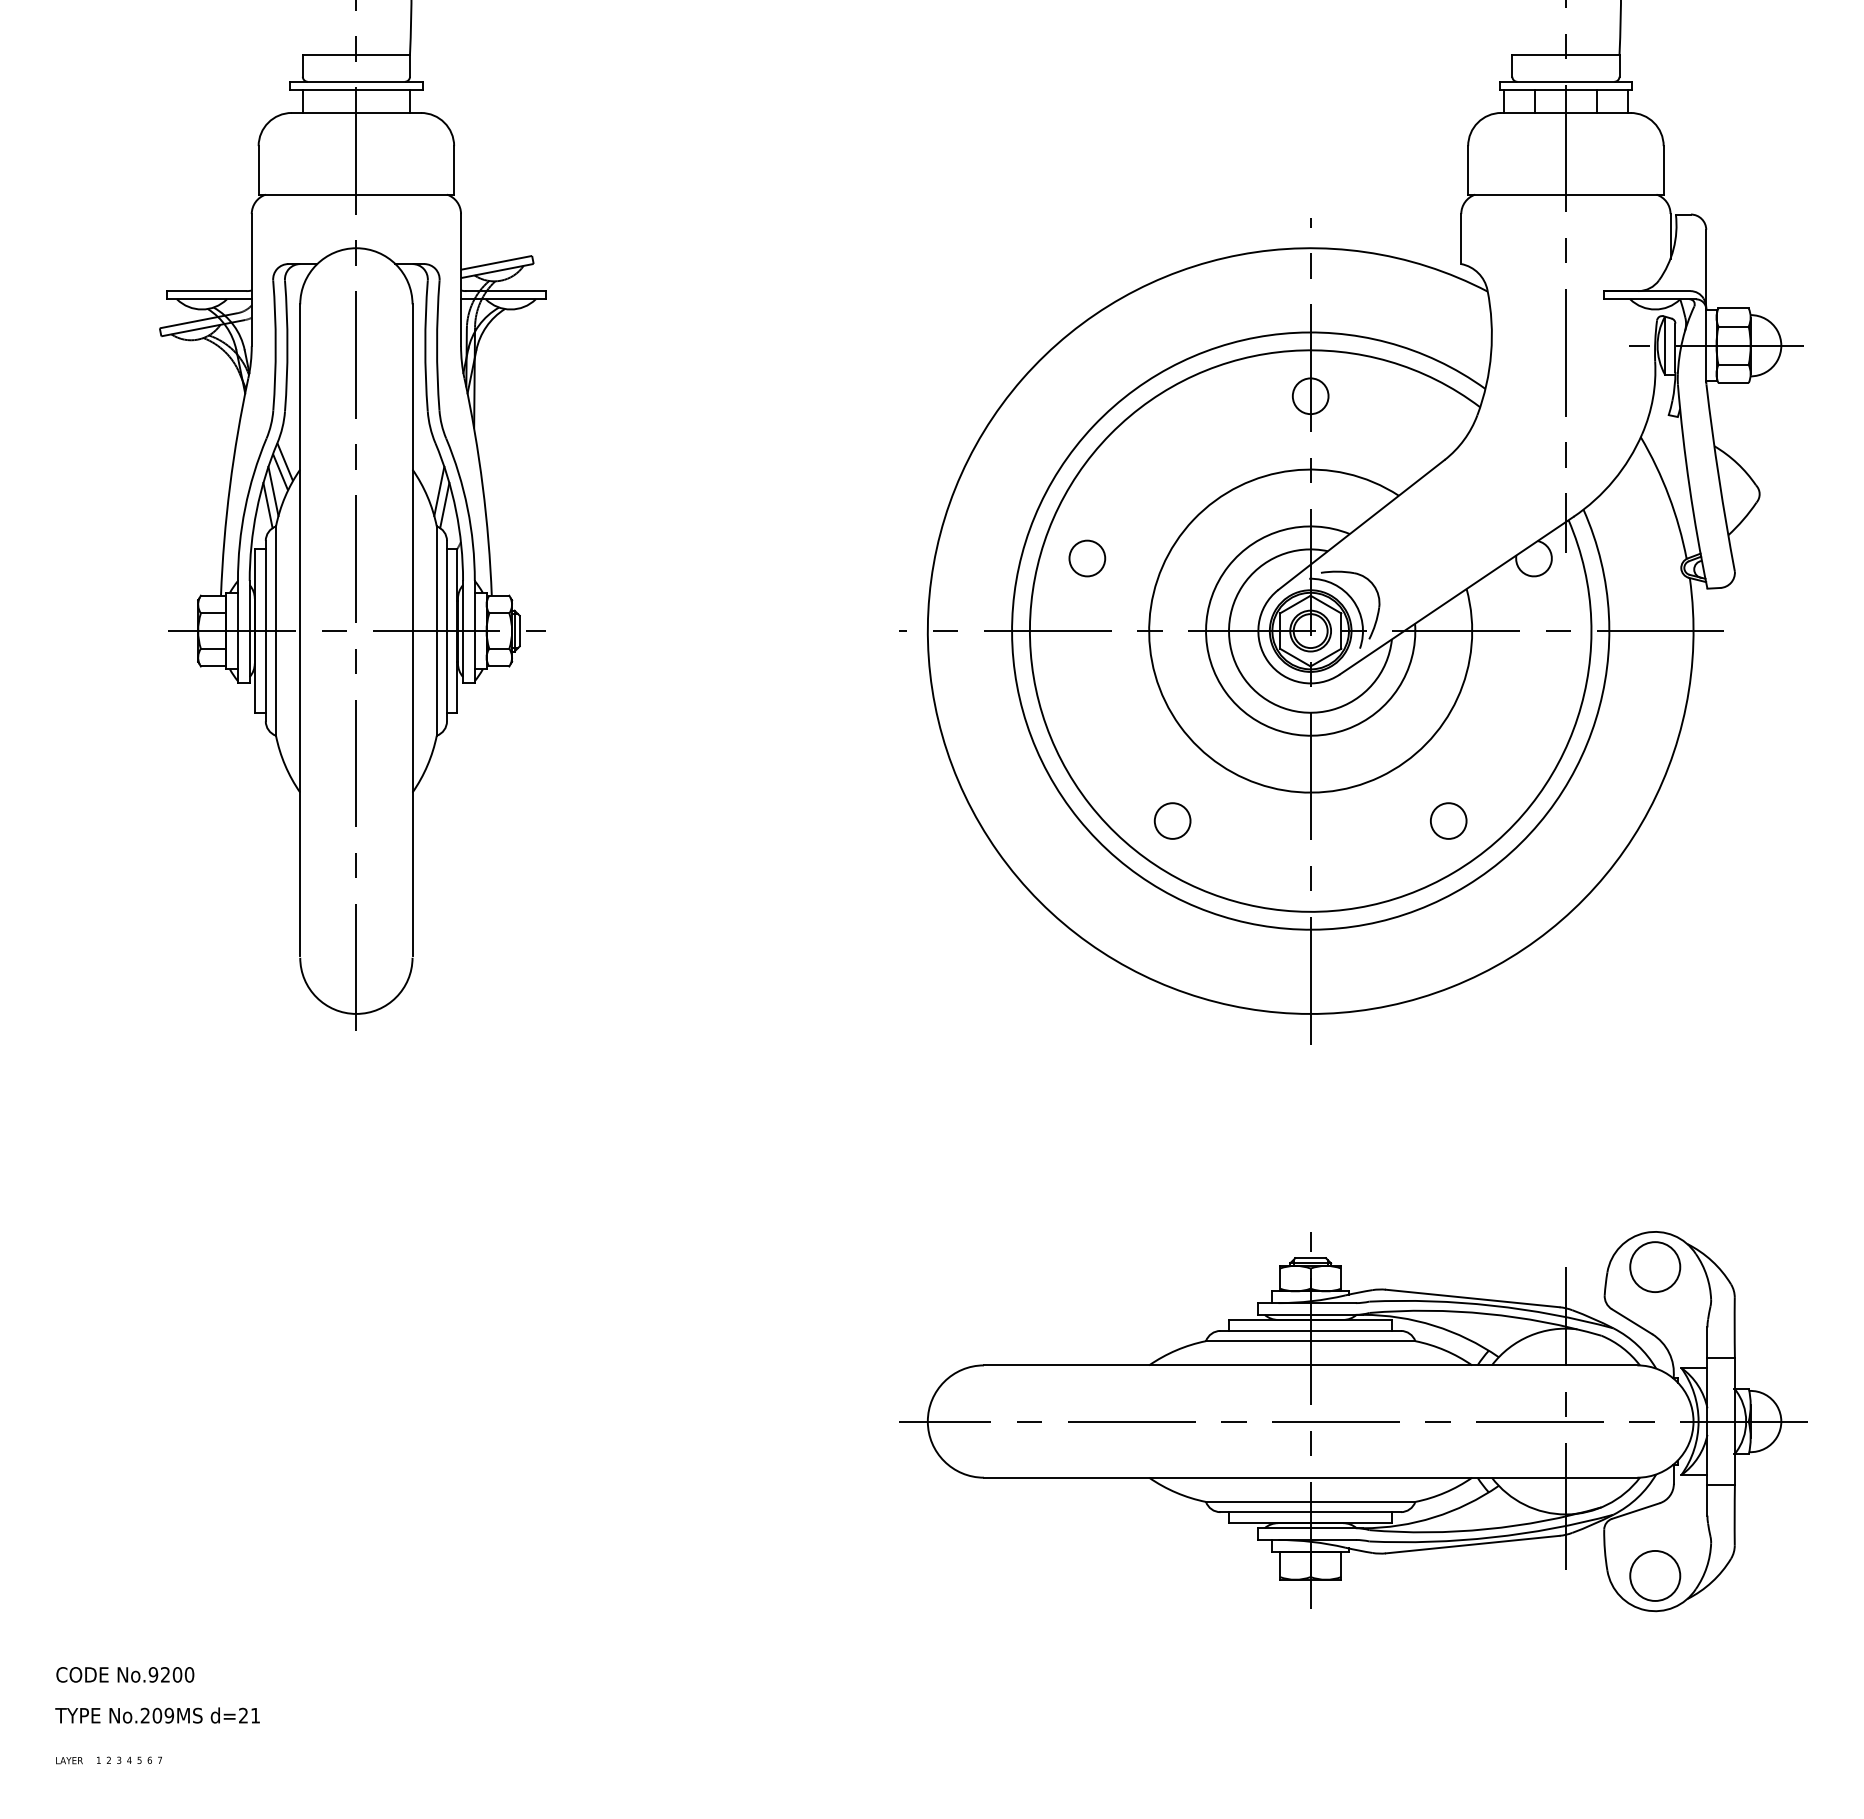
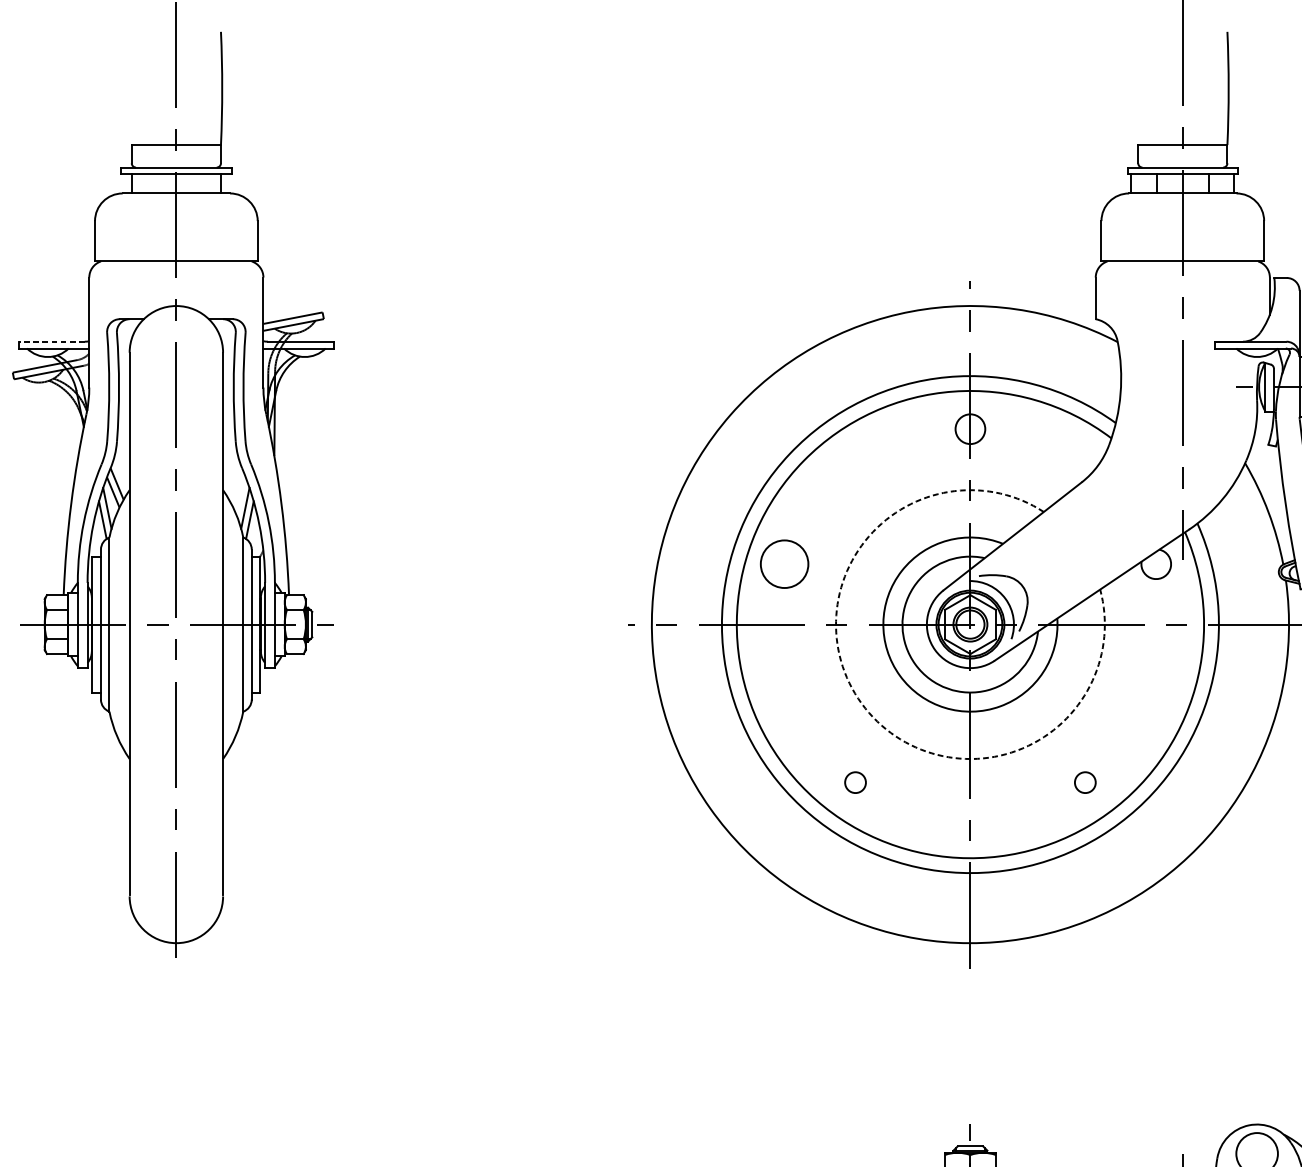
line: (206, 291) -> (51, 342), solid -> dashed
circle: (1087, 558) -> (784, 564), size x1.6
arc: (1180, 726) -> (862, 703), solid -> dashed
circle: (1172, 820) -> (855, 782), size x0.7
circle: (1448, 820) -> (1085, 782), size x0.7

